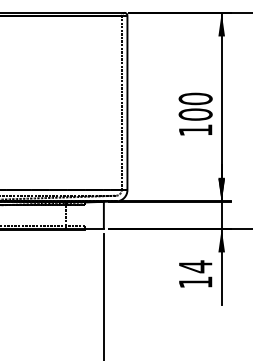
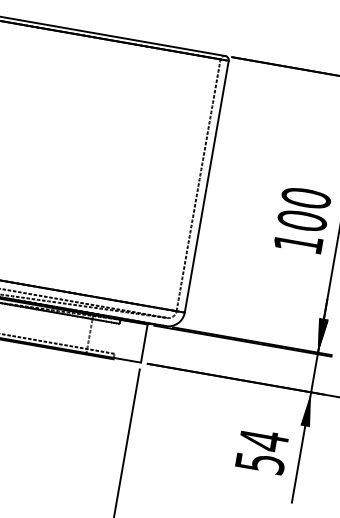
text: (195, 282) -> (259, 463), 14 -> 54

